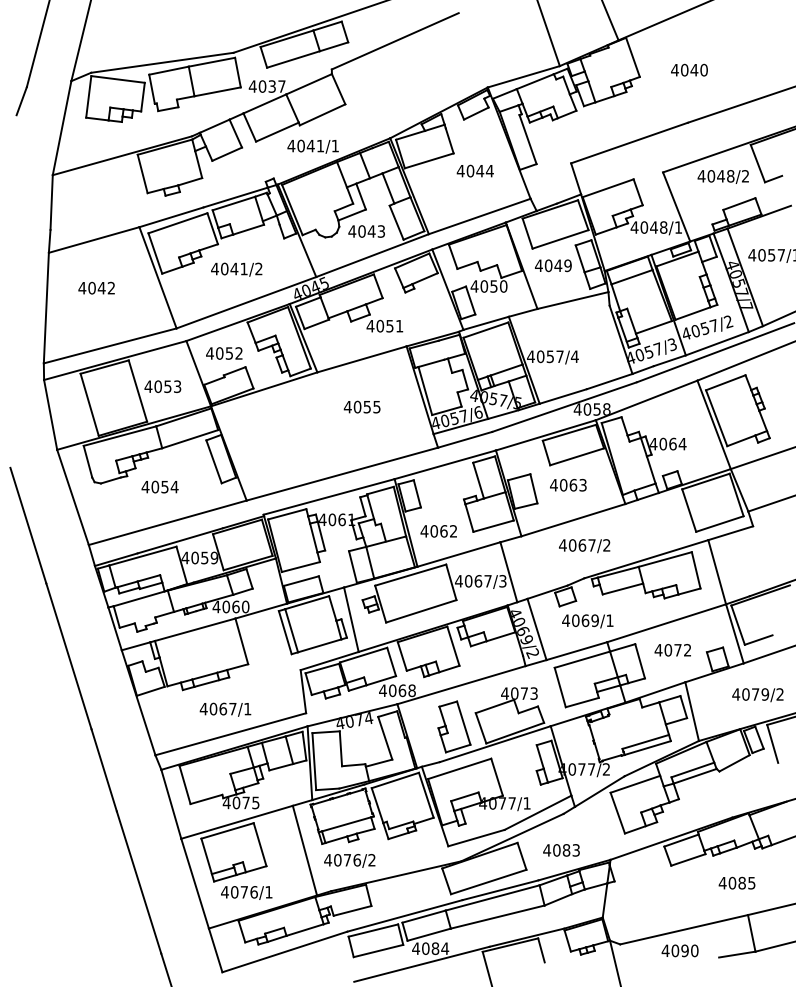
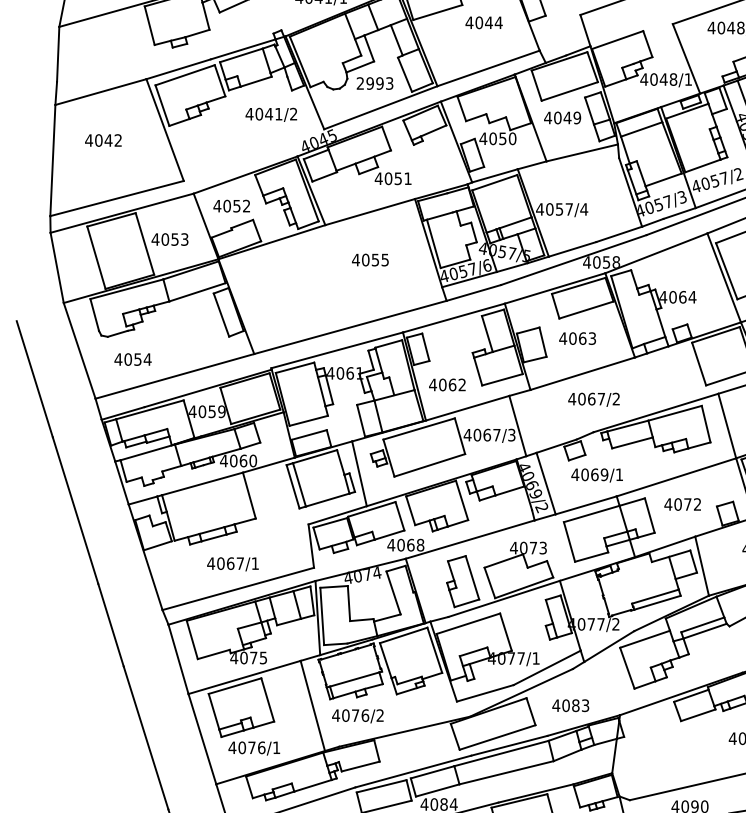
text: (361, 231) -> (369, 83), 4043 -> 2993
text: (236, 269) -> (271, 114), moved
line: (246, 302) -> (254, 154), removed
text: (159, 486) -> (132, 358), moved

